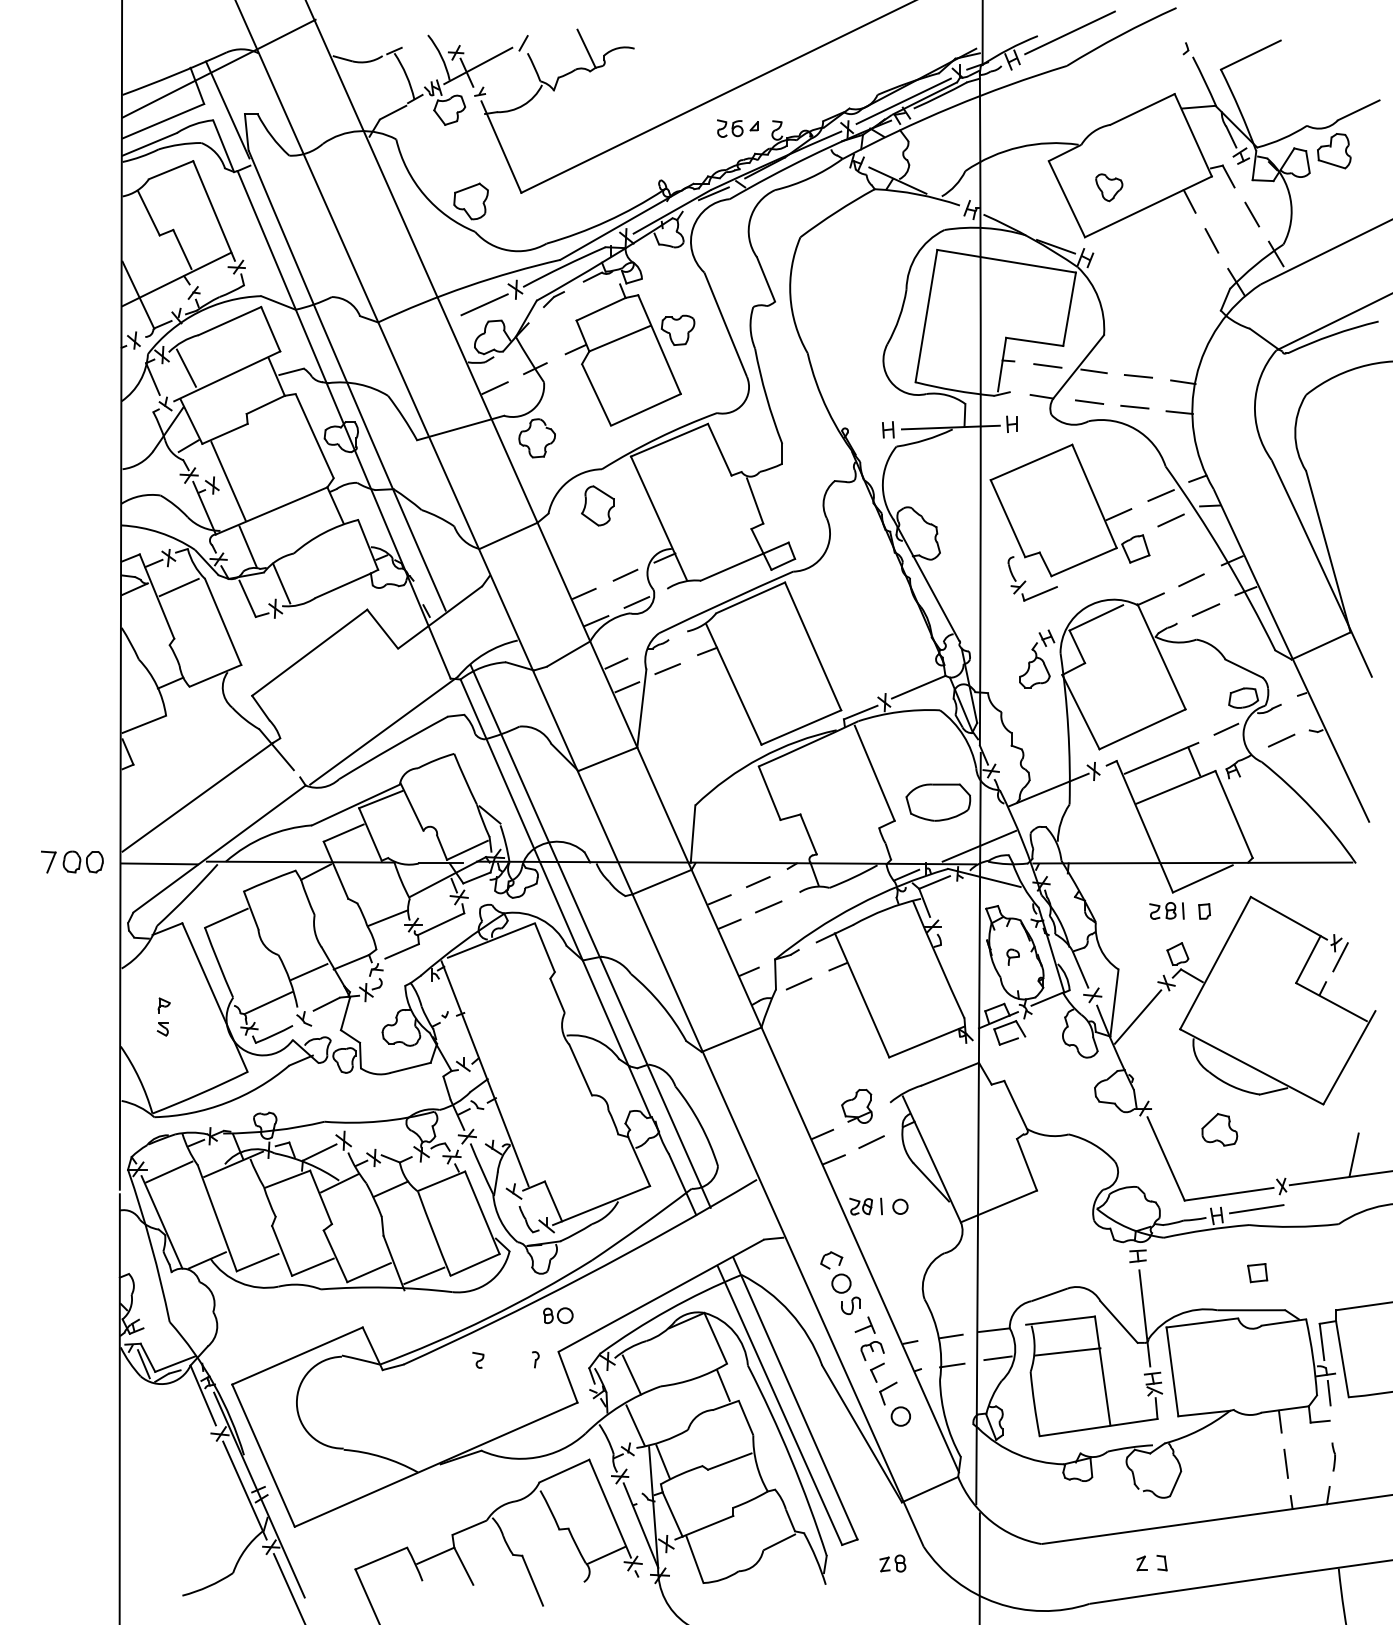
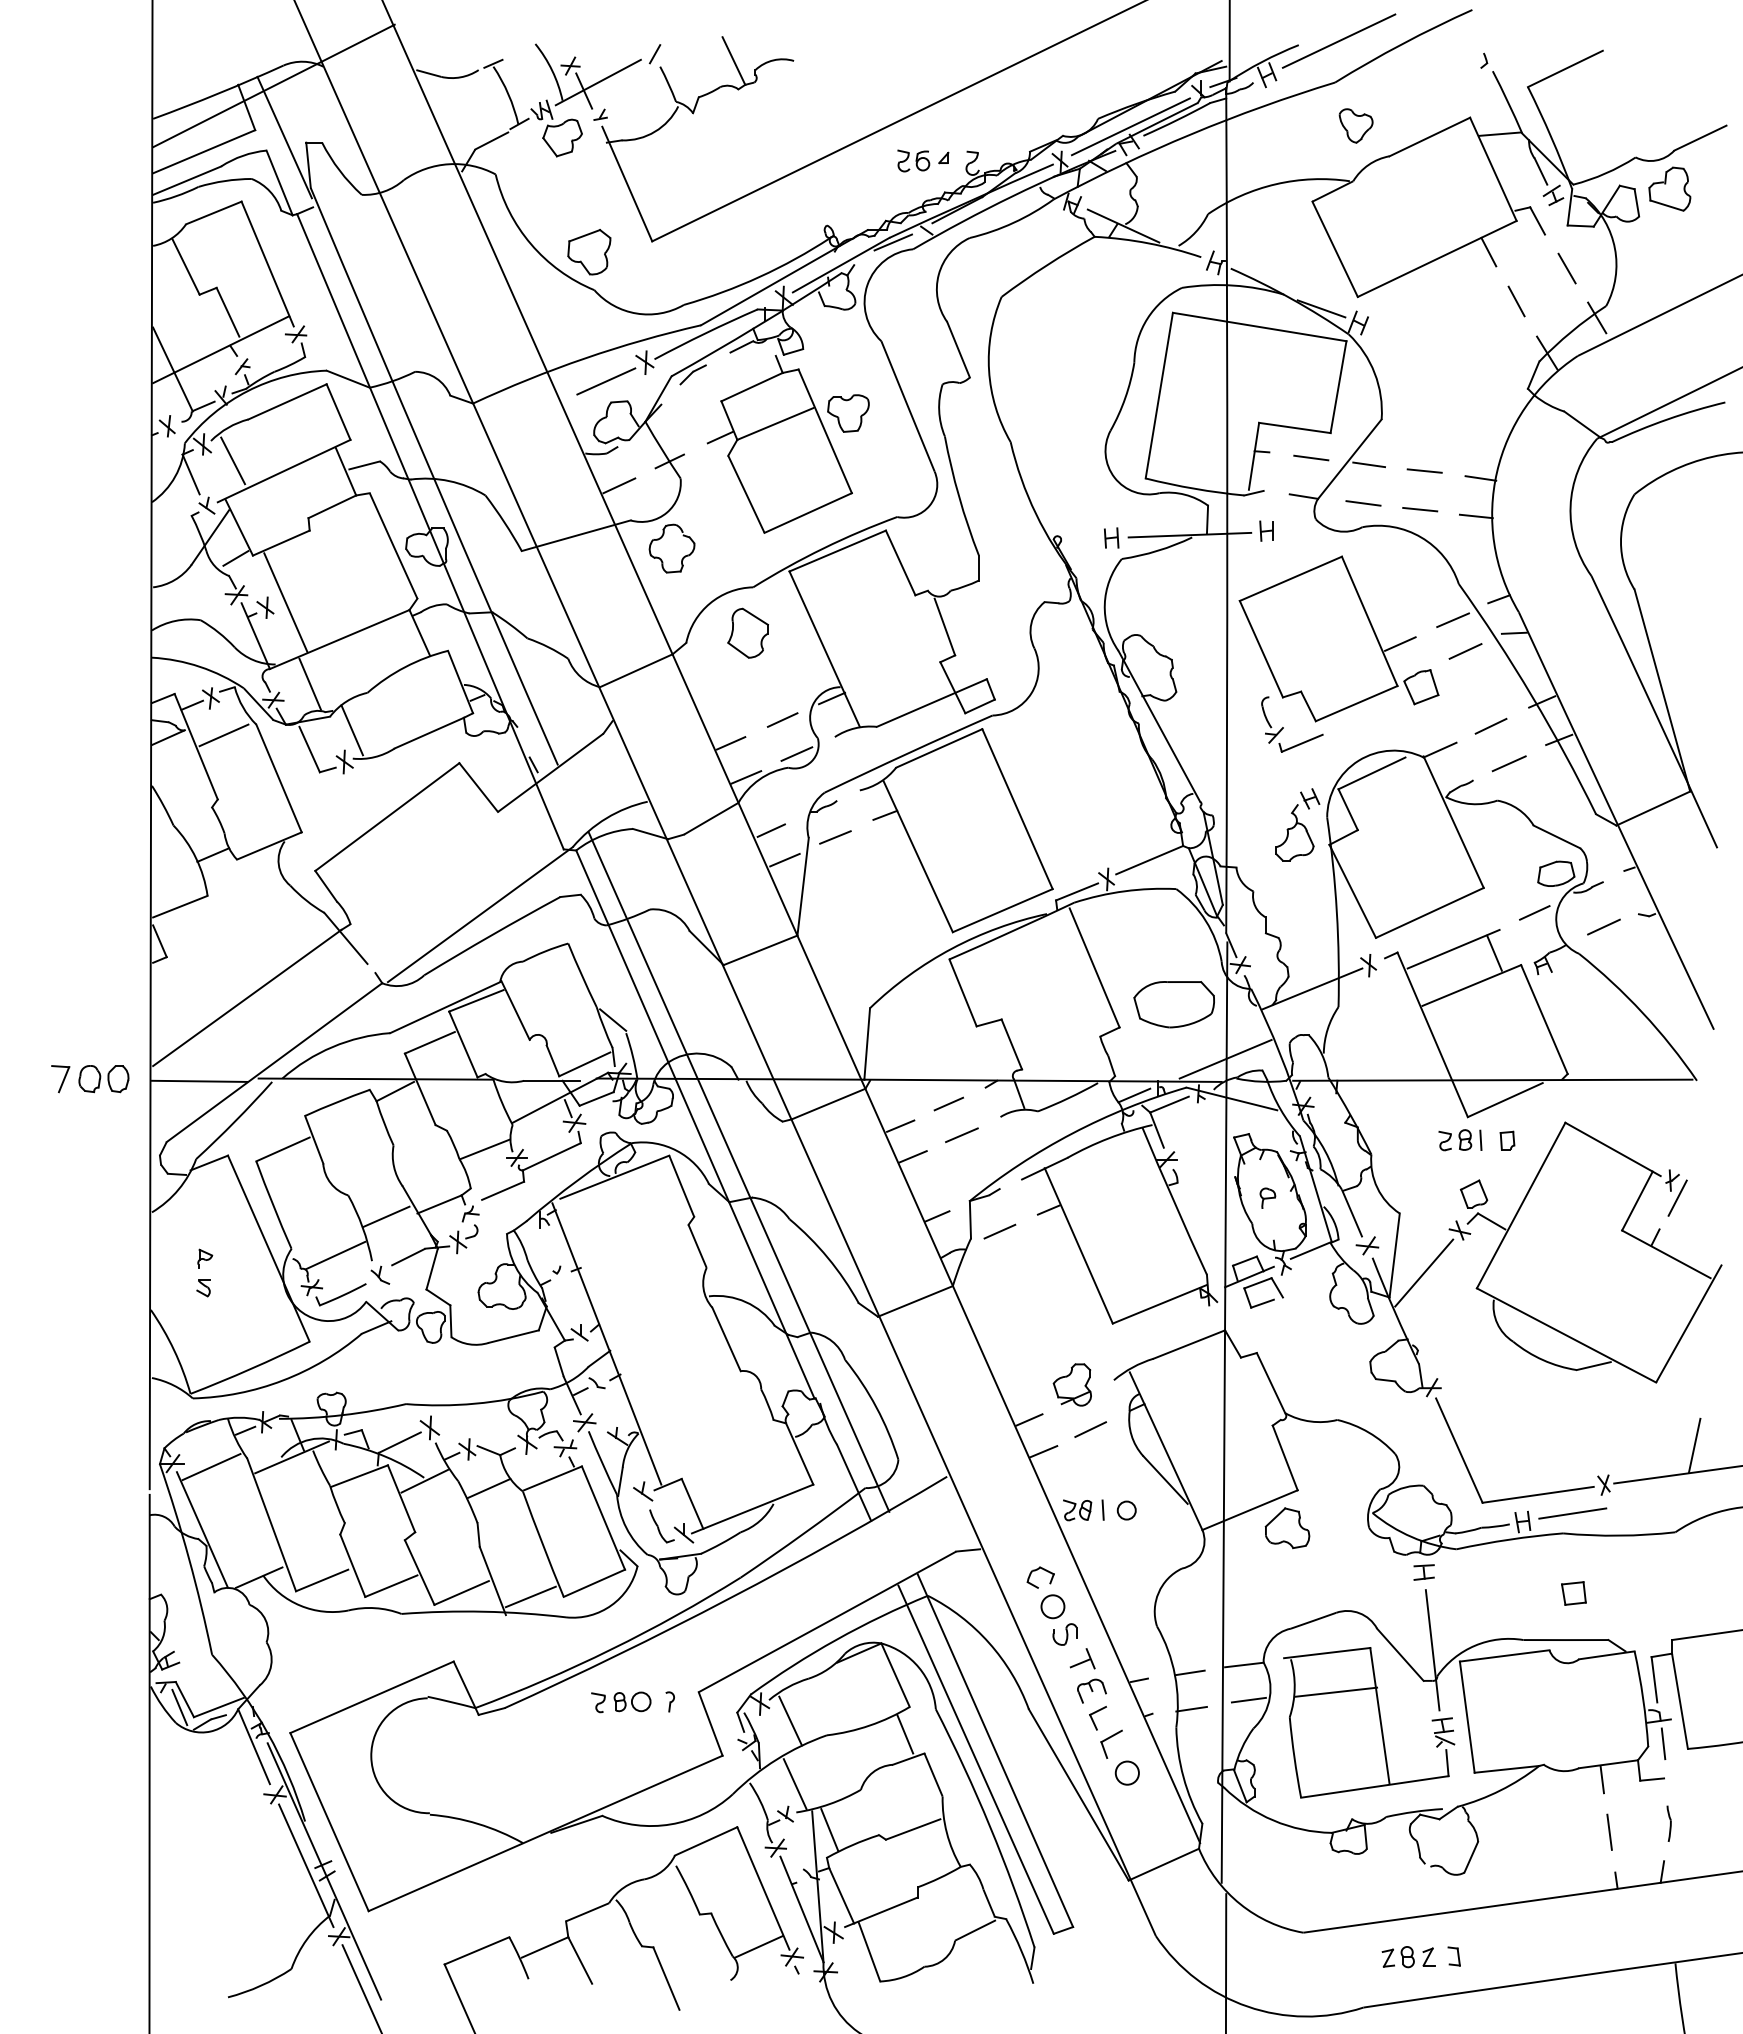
part: (1108, 187) -> (1355, 125), moved
part: (1219, 1130) -> (1287, 1528), moved
part: (558, 1315) -> (632, 1701), moved
part: (892, 1563) -> (1397, 1957), moved

